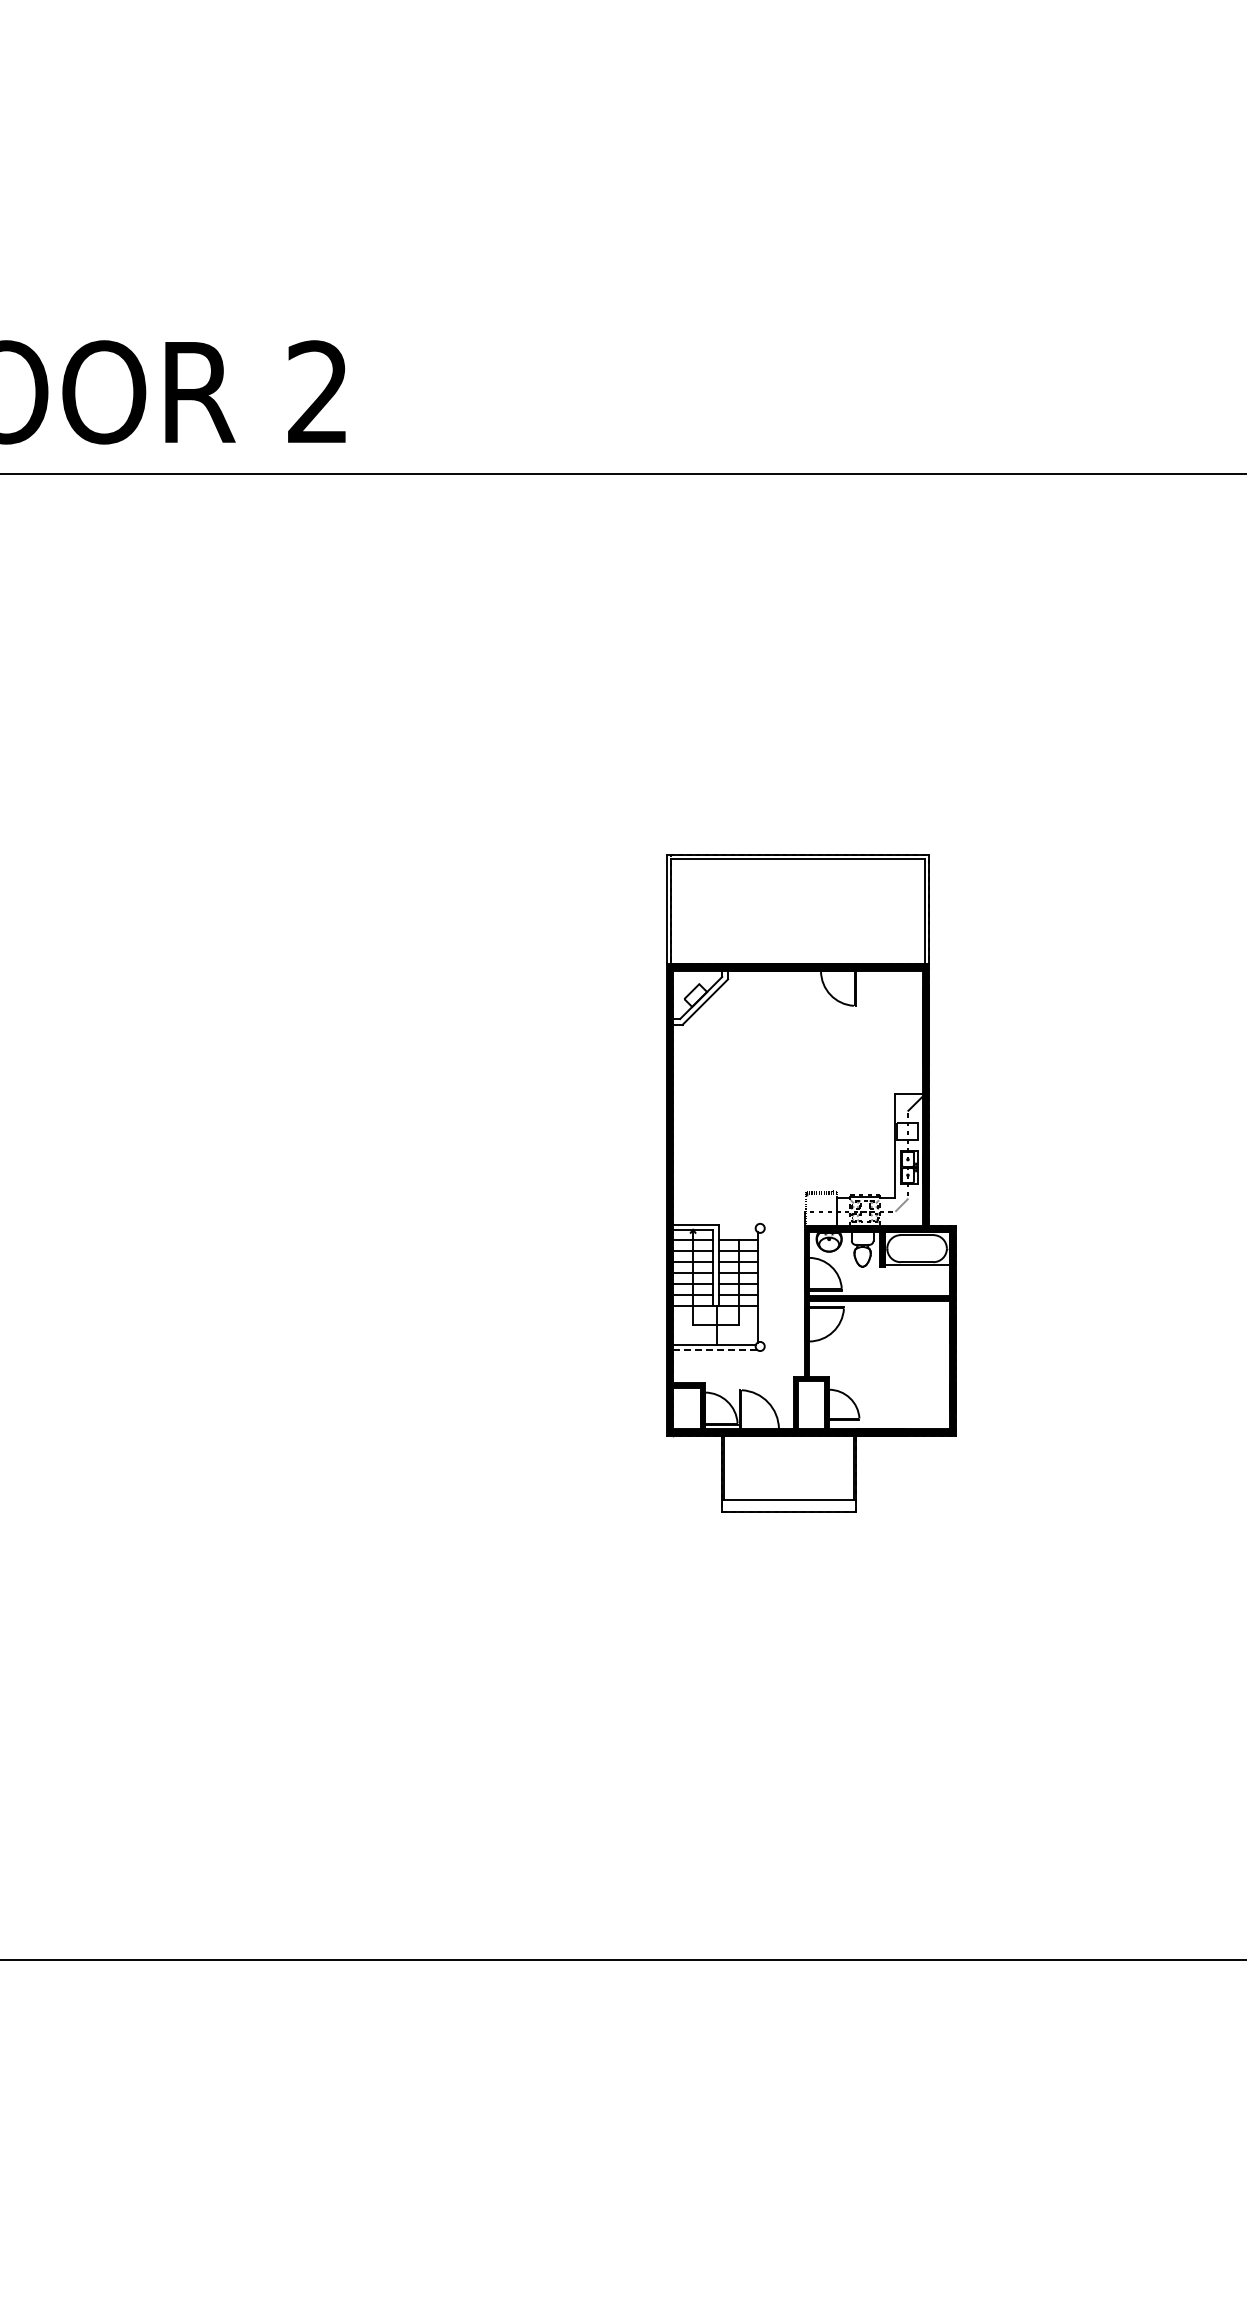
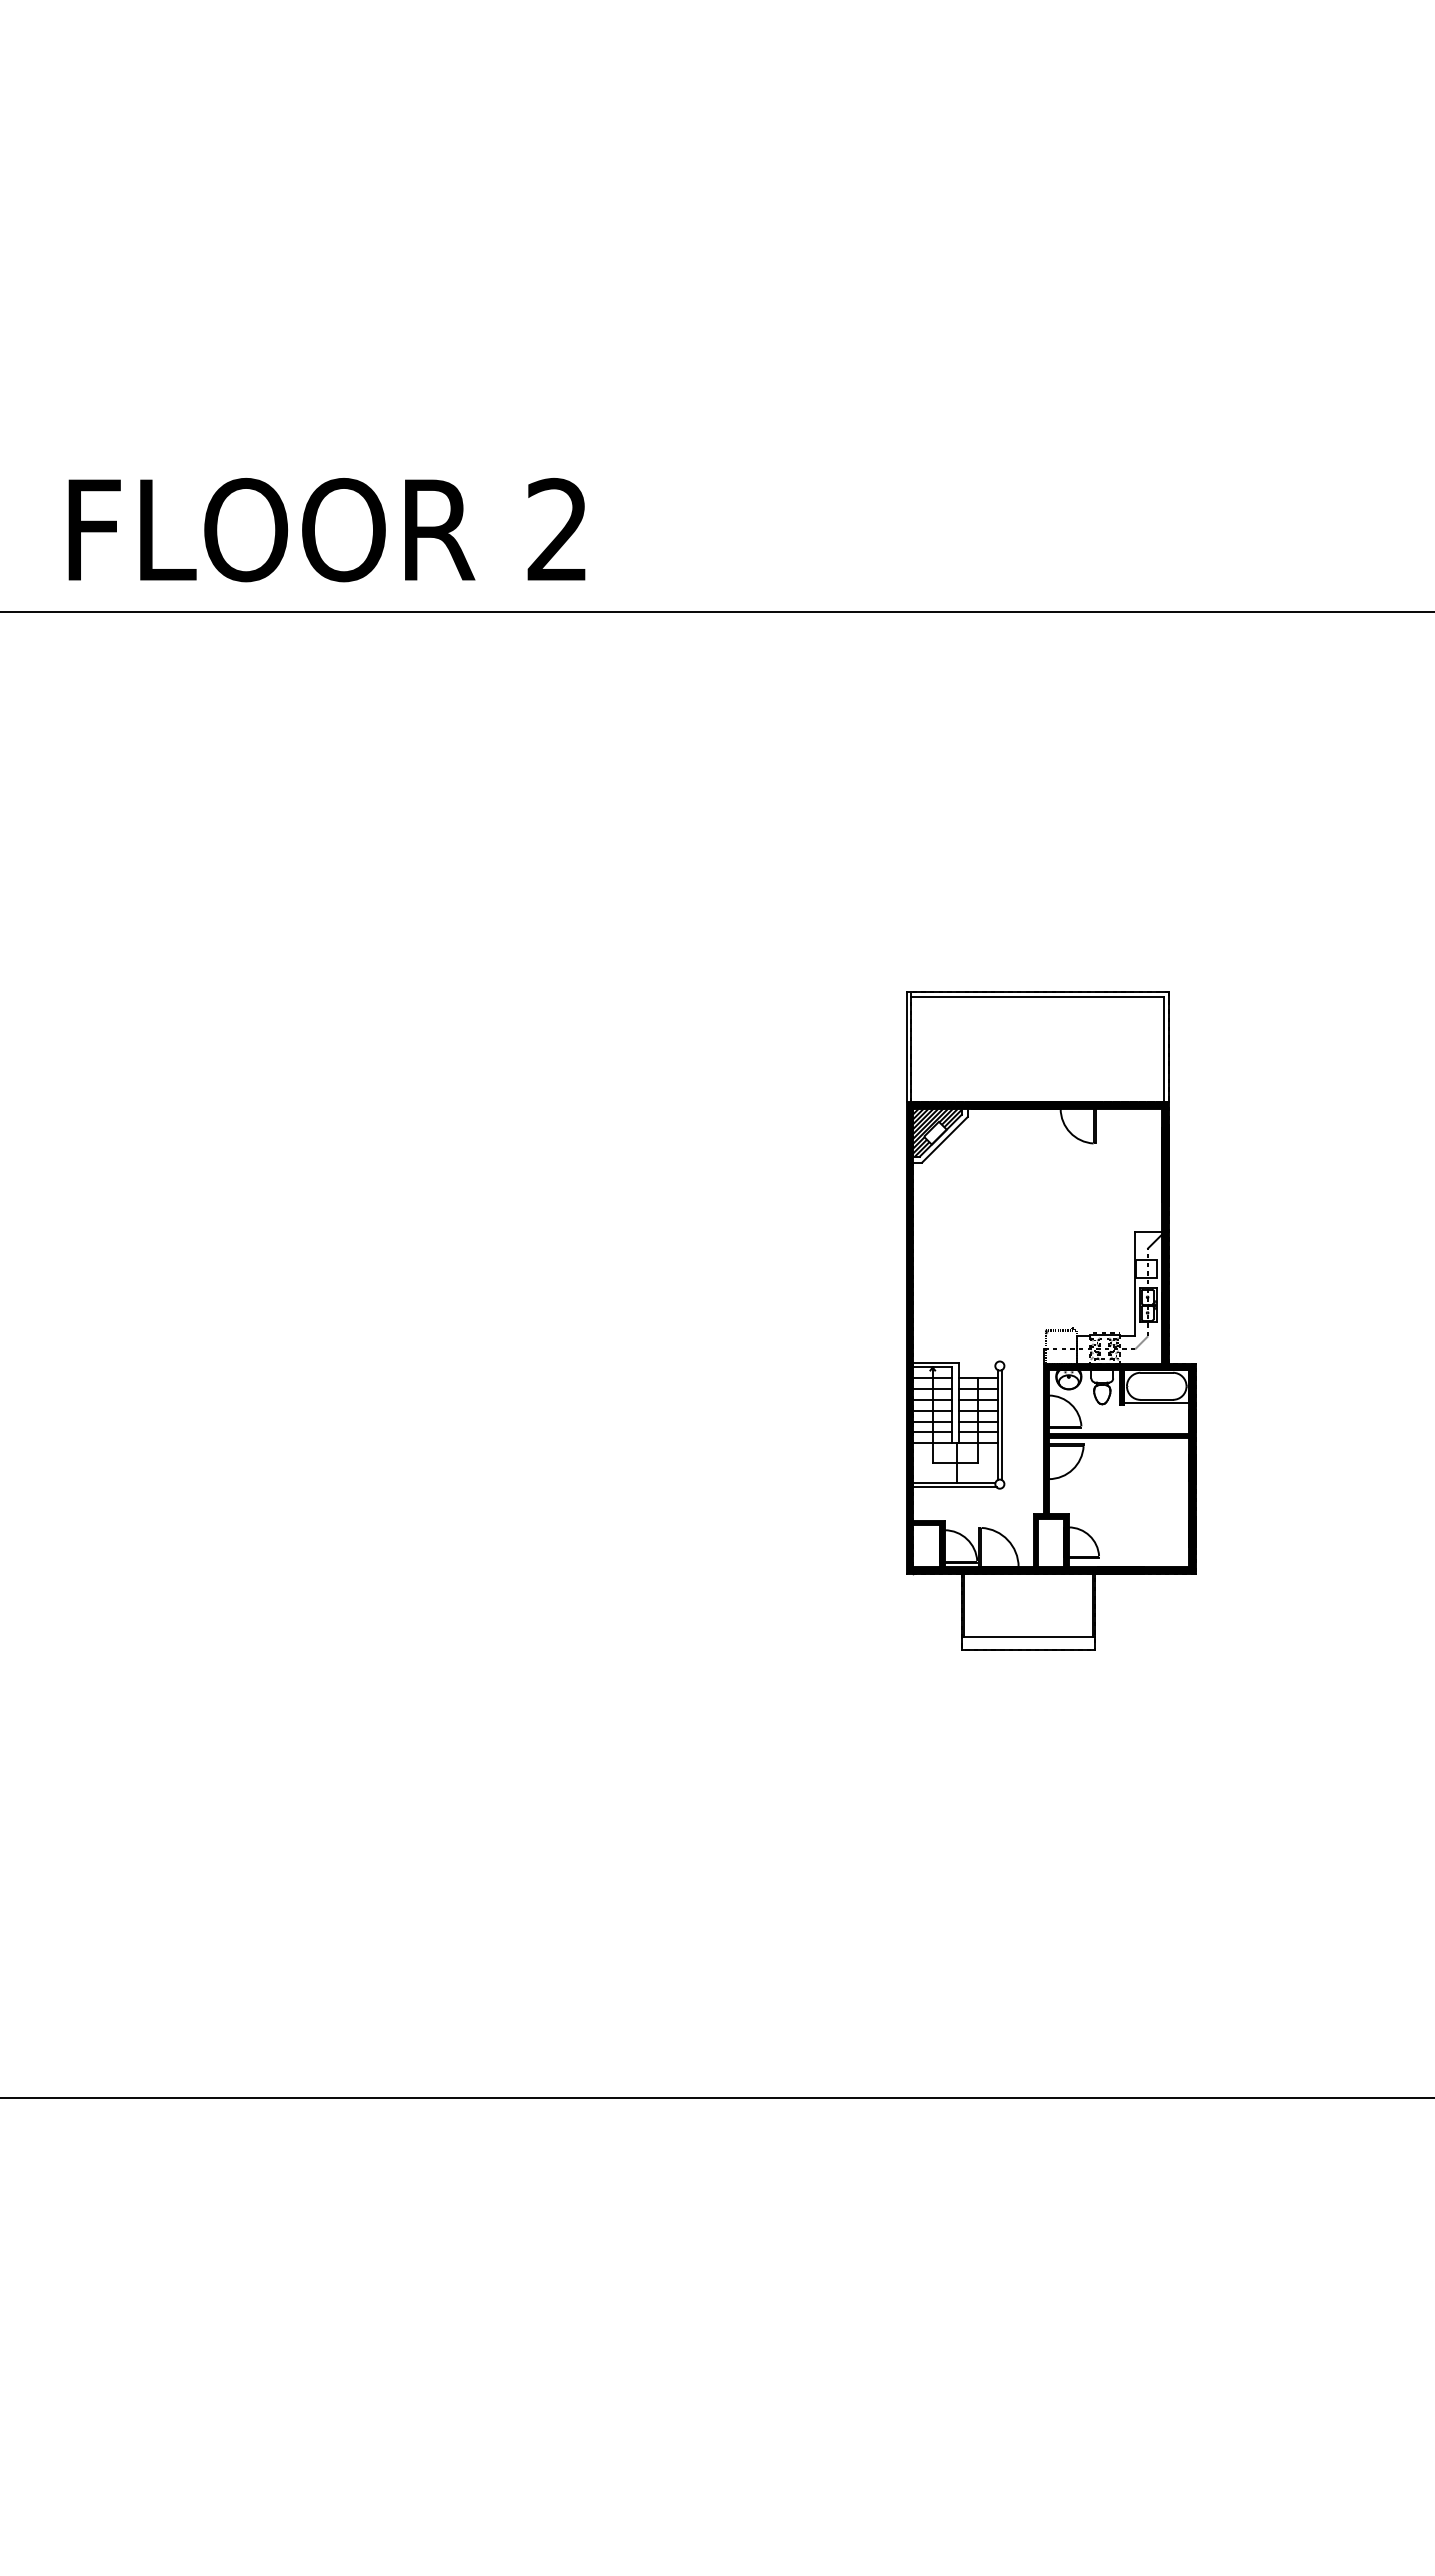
hatch: (697, 994) -> (937, 1132), added
line: (762, 1287) -> (1002, 1425), added
line: (714, 1349) -> (954, 1487), dashed -> solid

